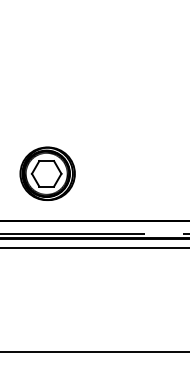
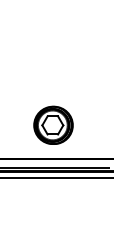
part: (47, 173) -> (53, 125), moved

